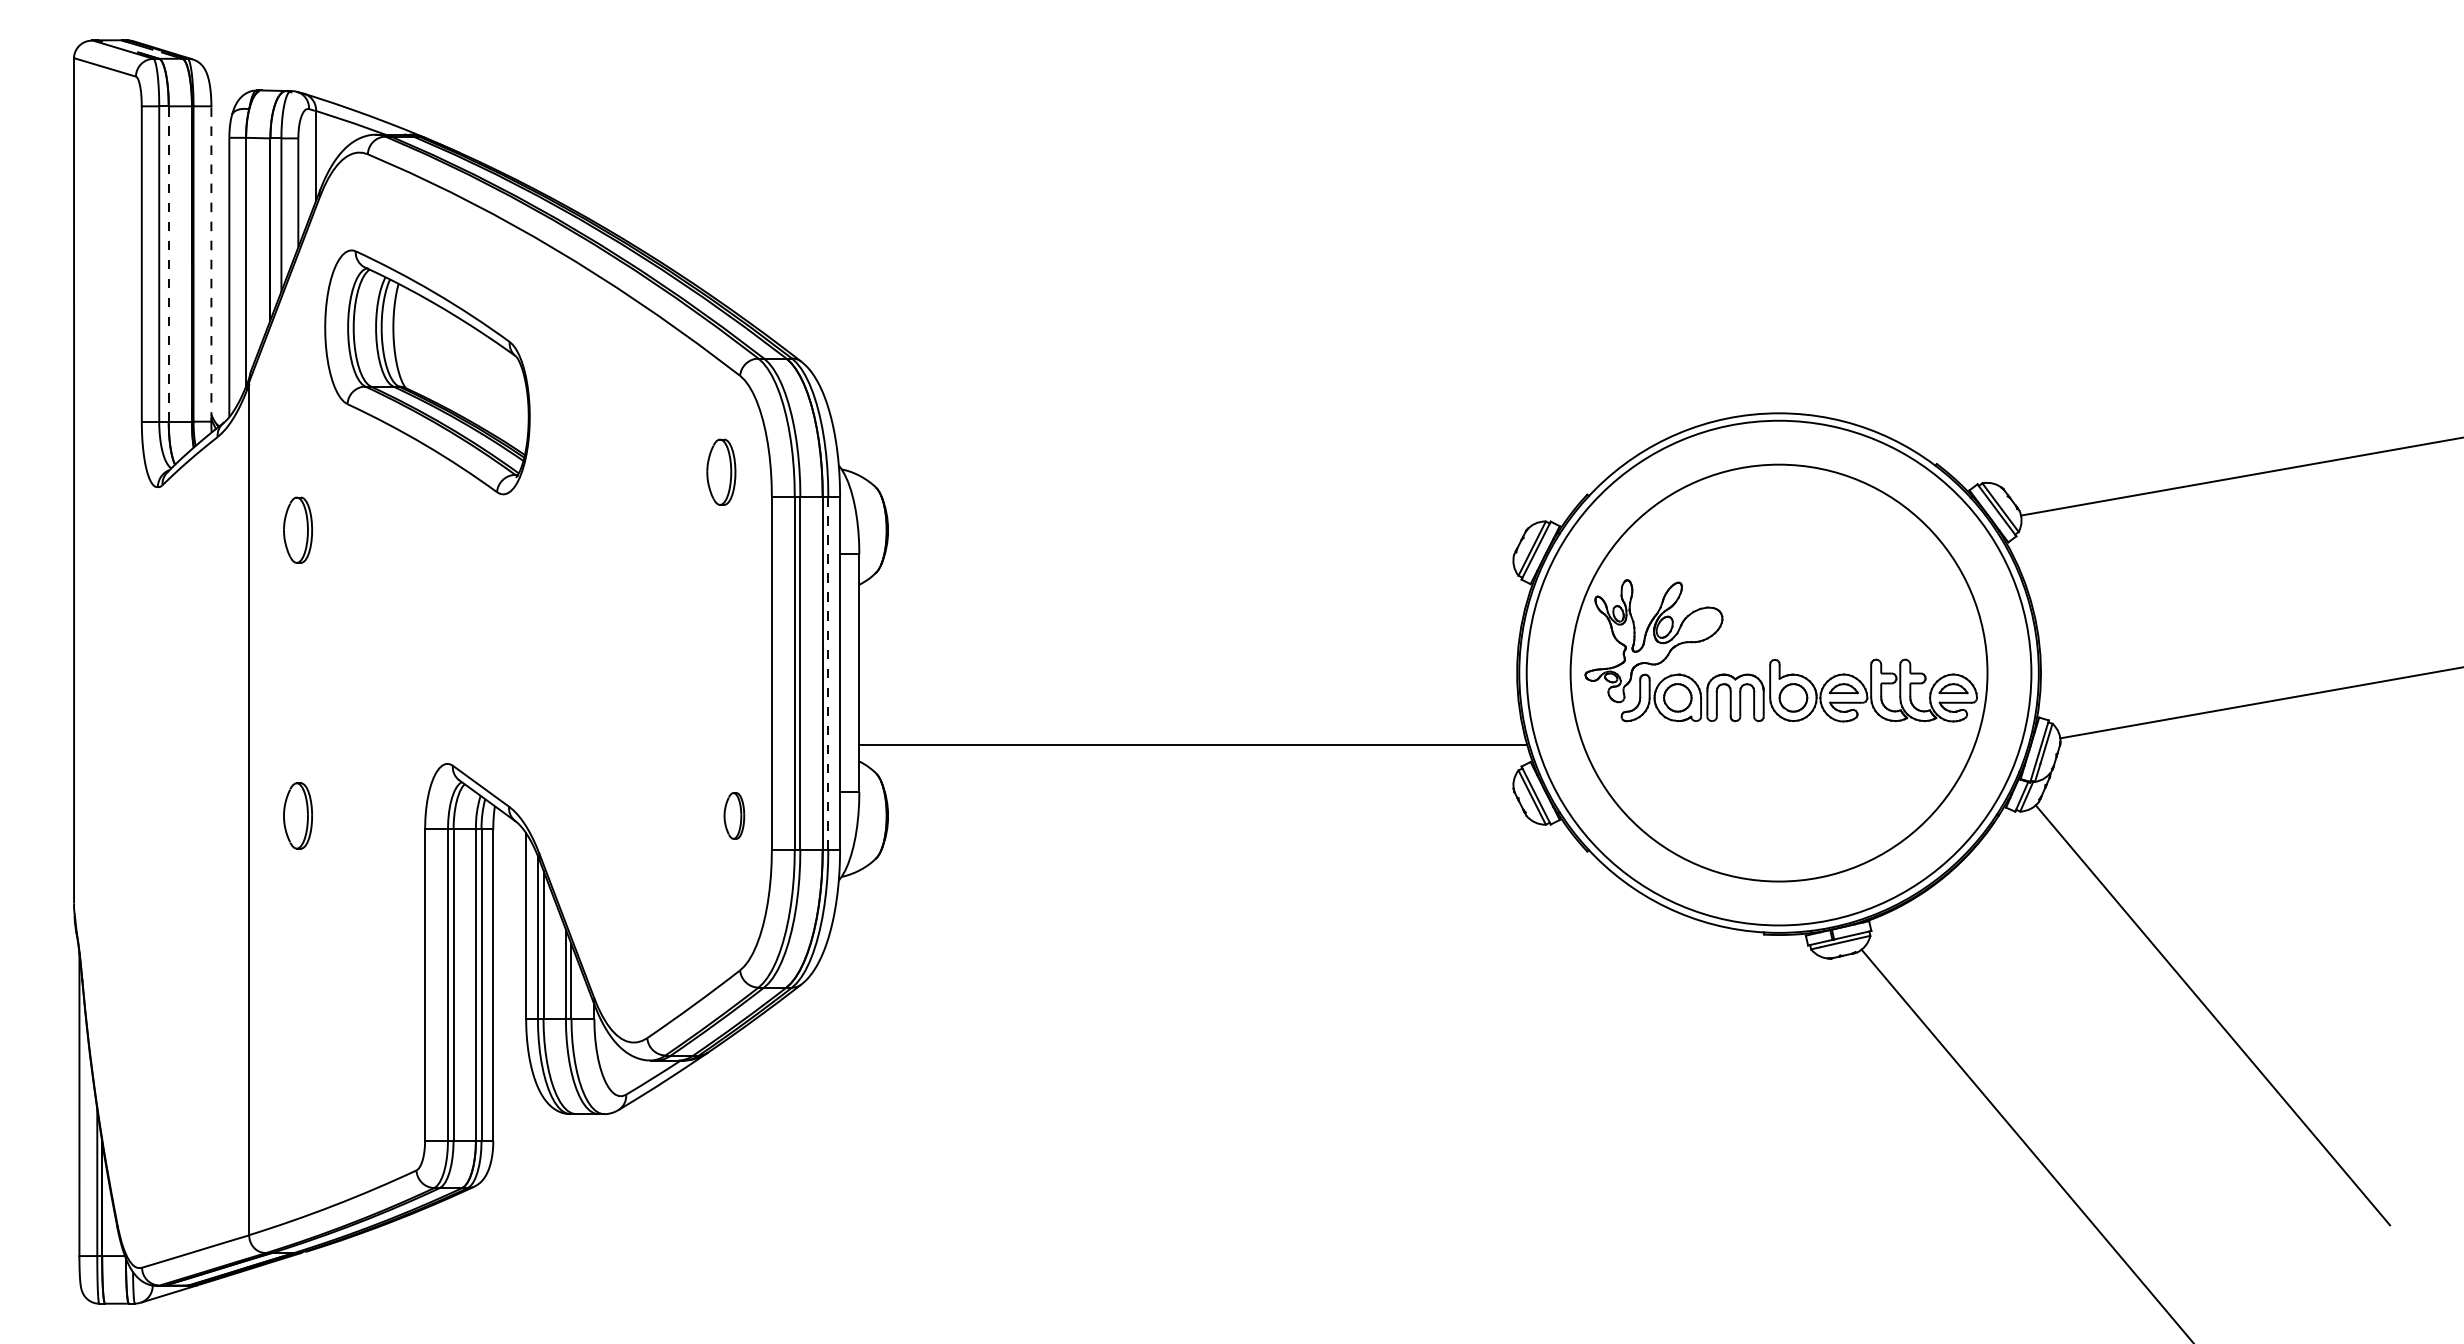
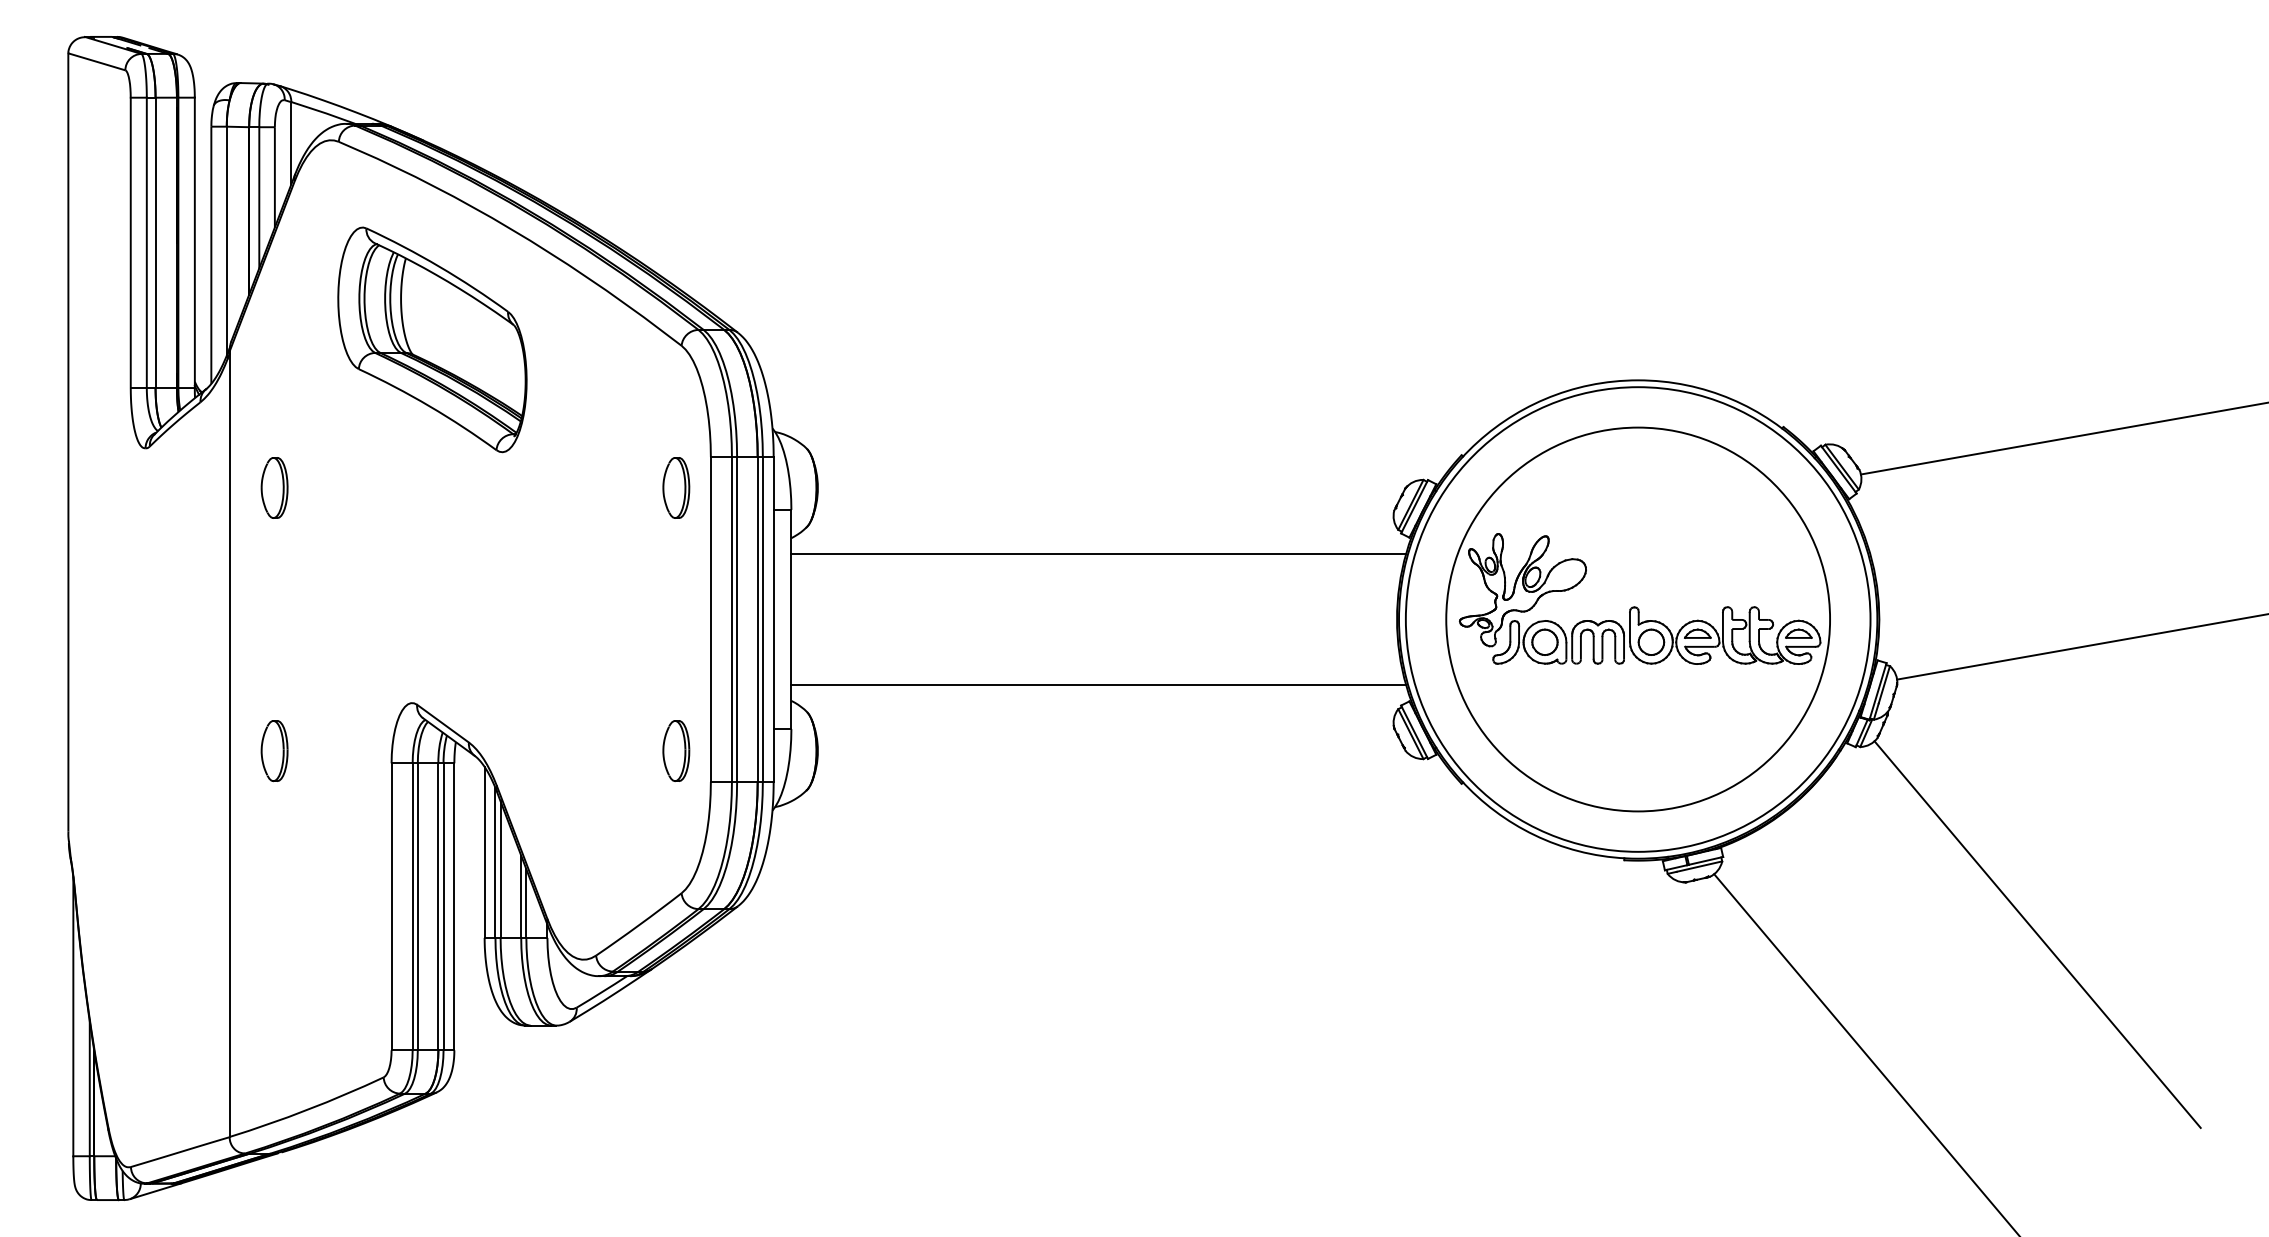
line: (168, 264) -> (155, 243), dashed -> solid
line: (211, 264) -> (194, 243), dashed -> solid
part: (427, 372) -> (432, 339), moved
part: (721, 471) -> (676, 487), moved
line: (1193, 601) -> (1099, 553), added
line: (828, 672) -> (762, 618), dashed -> solid
part: (734, 815) -> (676, 750), size x1.43

